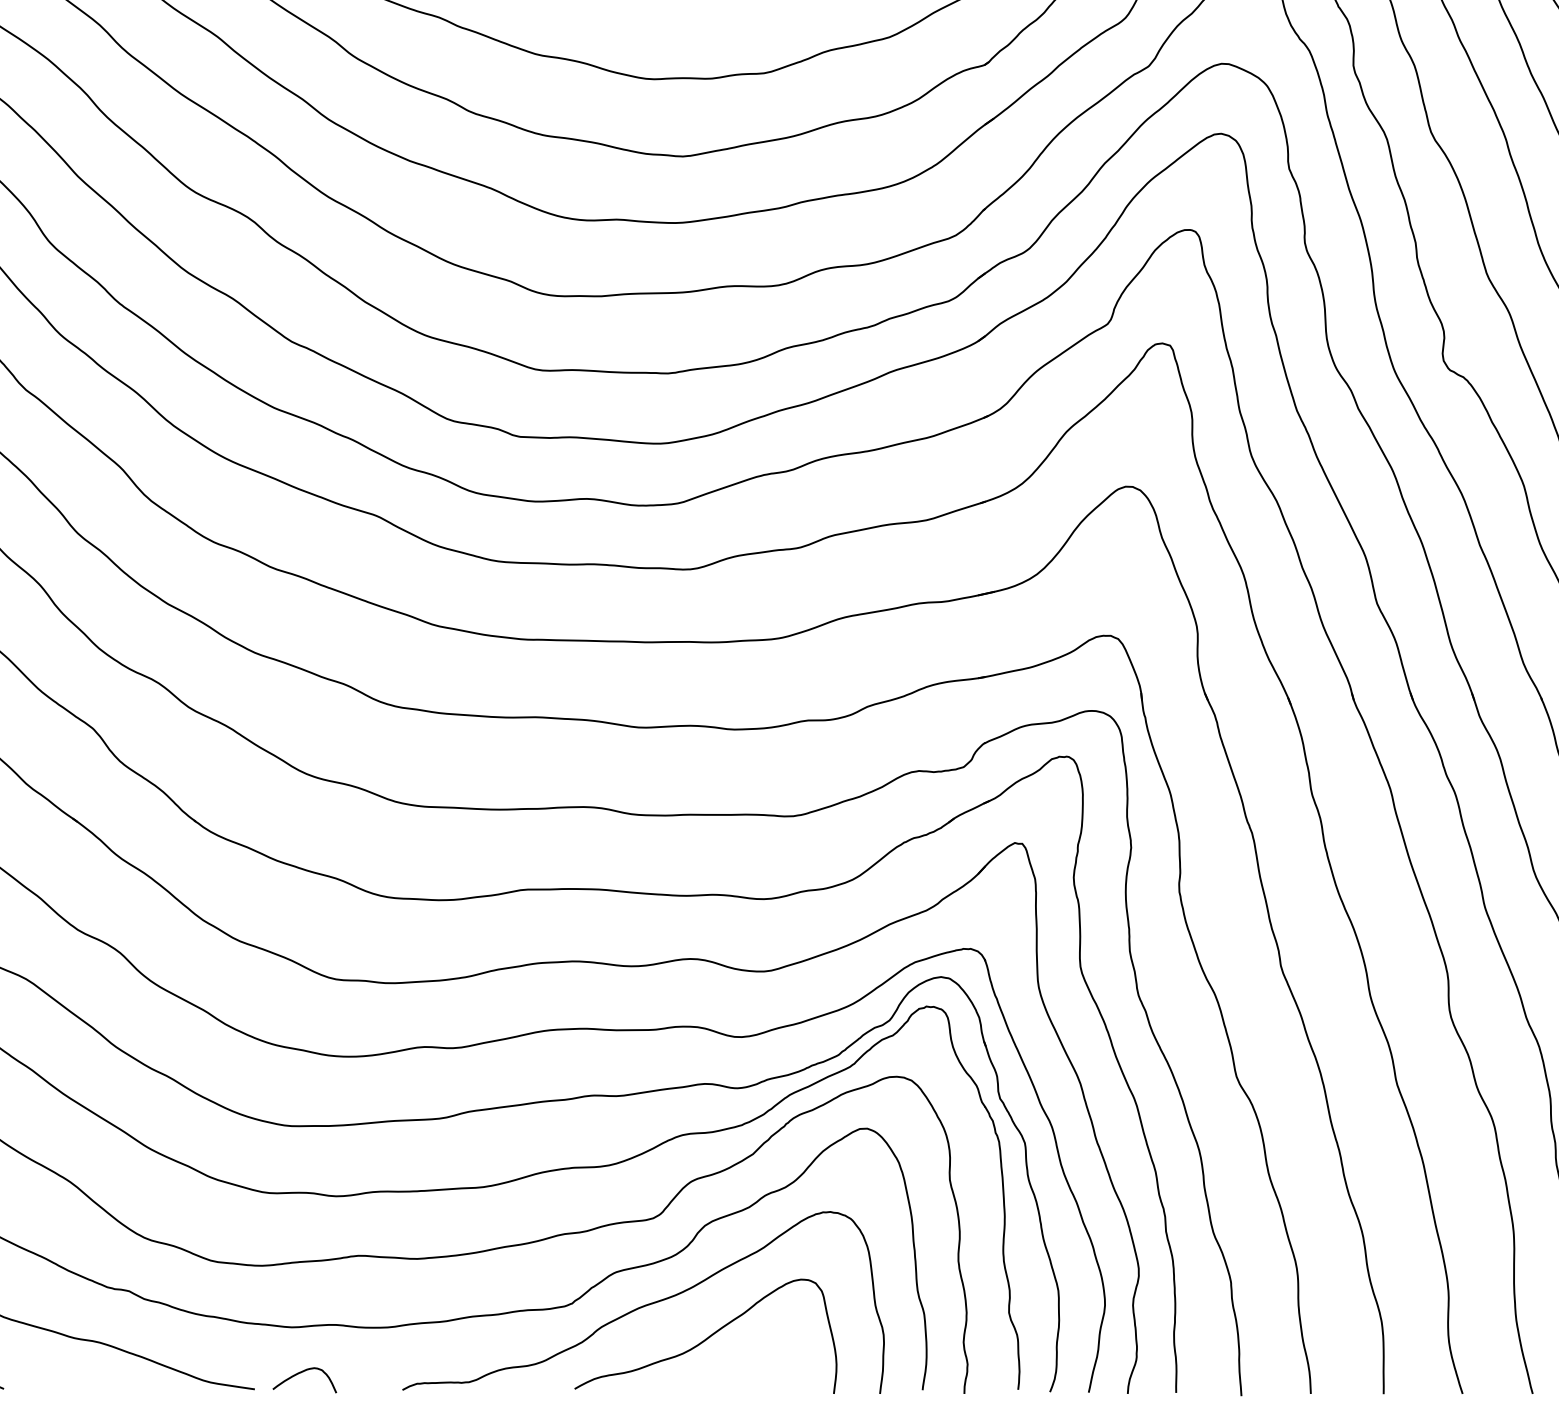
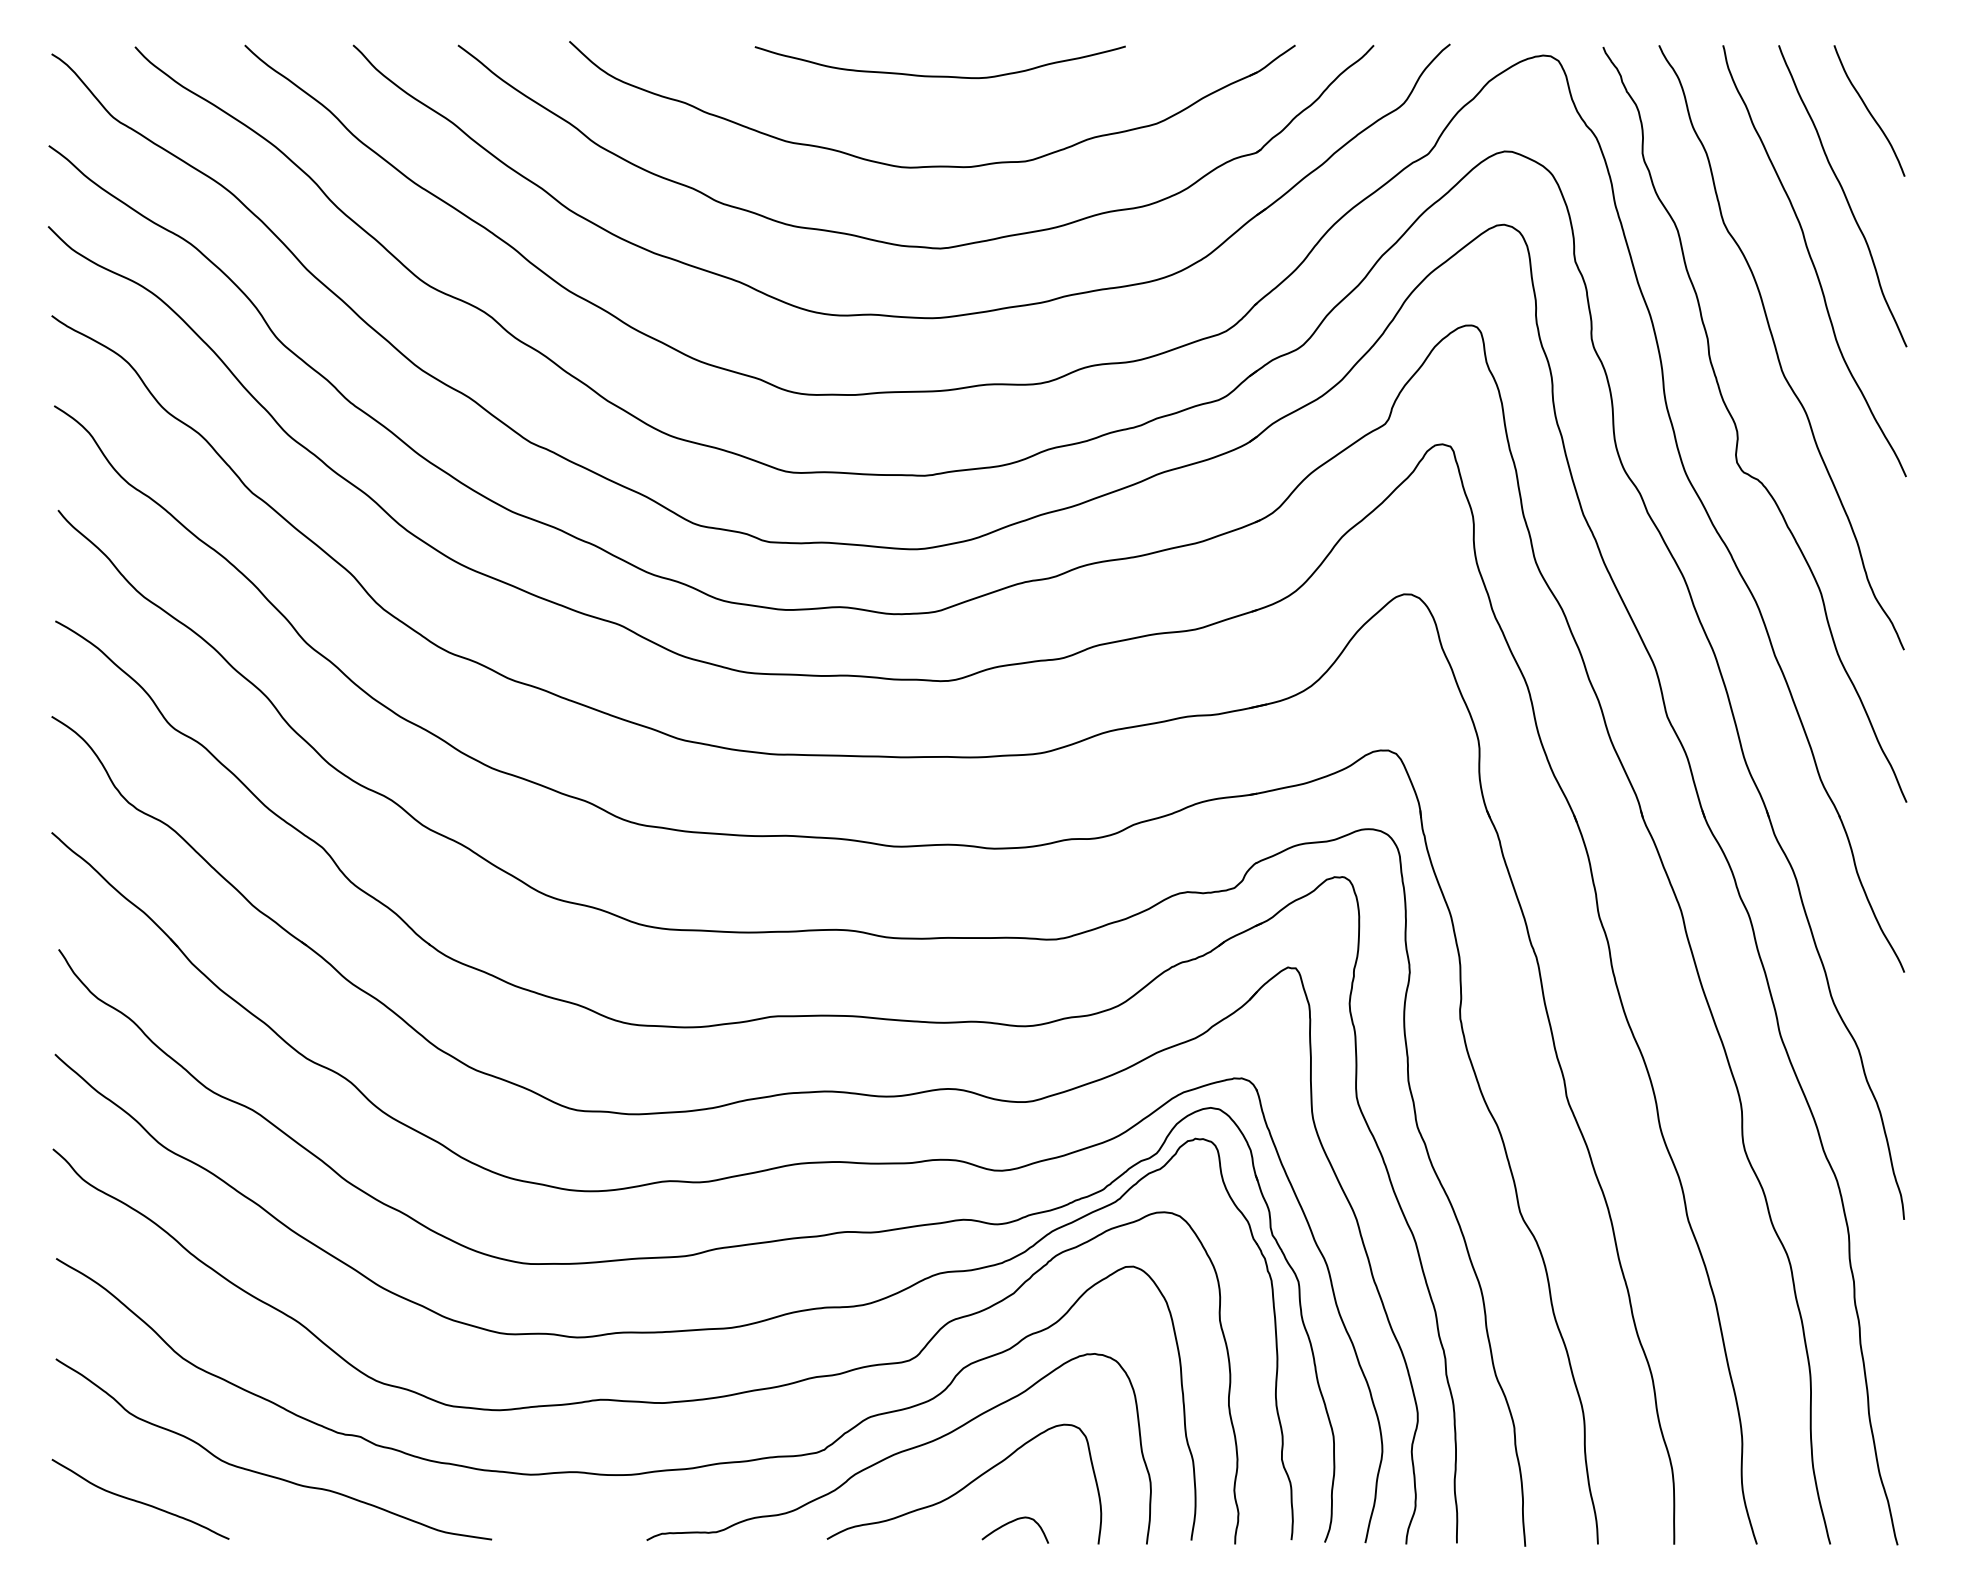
curve: (302, 1372) -> (1012, 1522), moved

